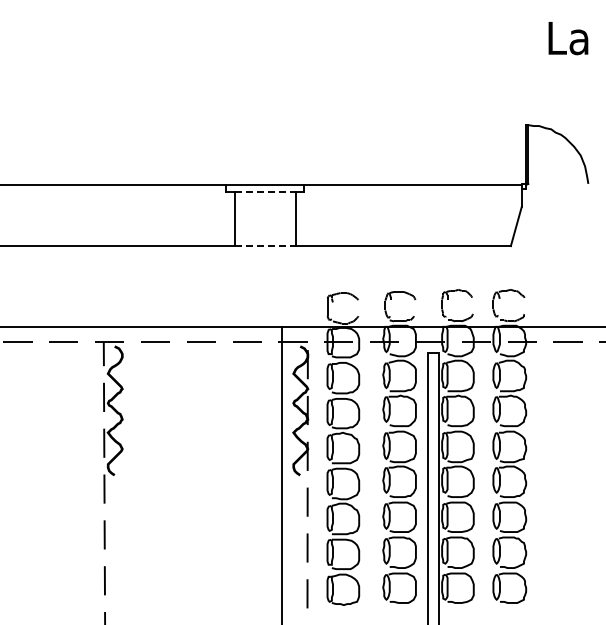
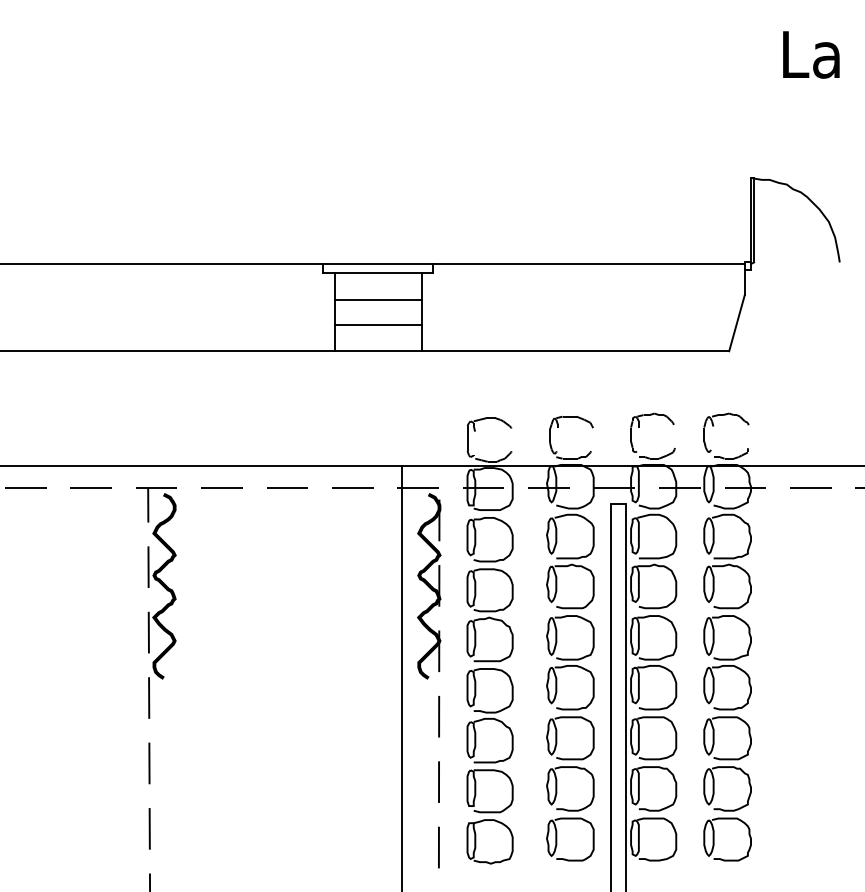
line: (265, 191) -> (378, 273), dashed -> solid
line: (264, 210) -> (377, 300), added
line: (264, 227) -> (377, 324), added
line: (265, 246) -> (378, 351), dashed -> solid

